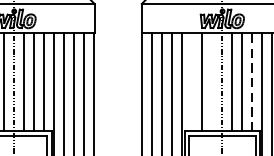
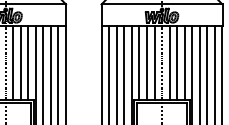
line: (192, 82) -> (139, 63), added
line: (212, 82) -> (154, 63), added
line: (252, 82) -> (184, 63), dashed -> solid

